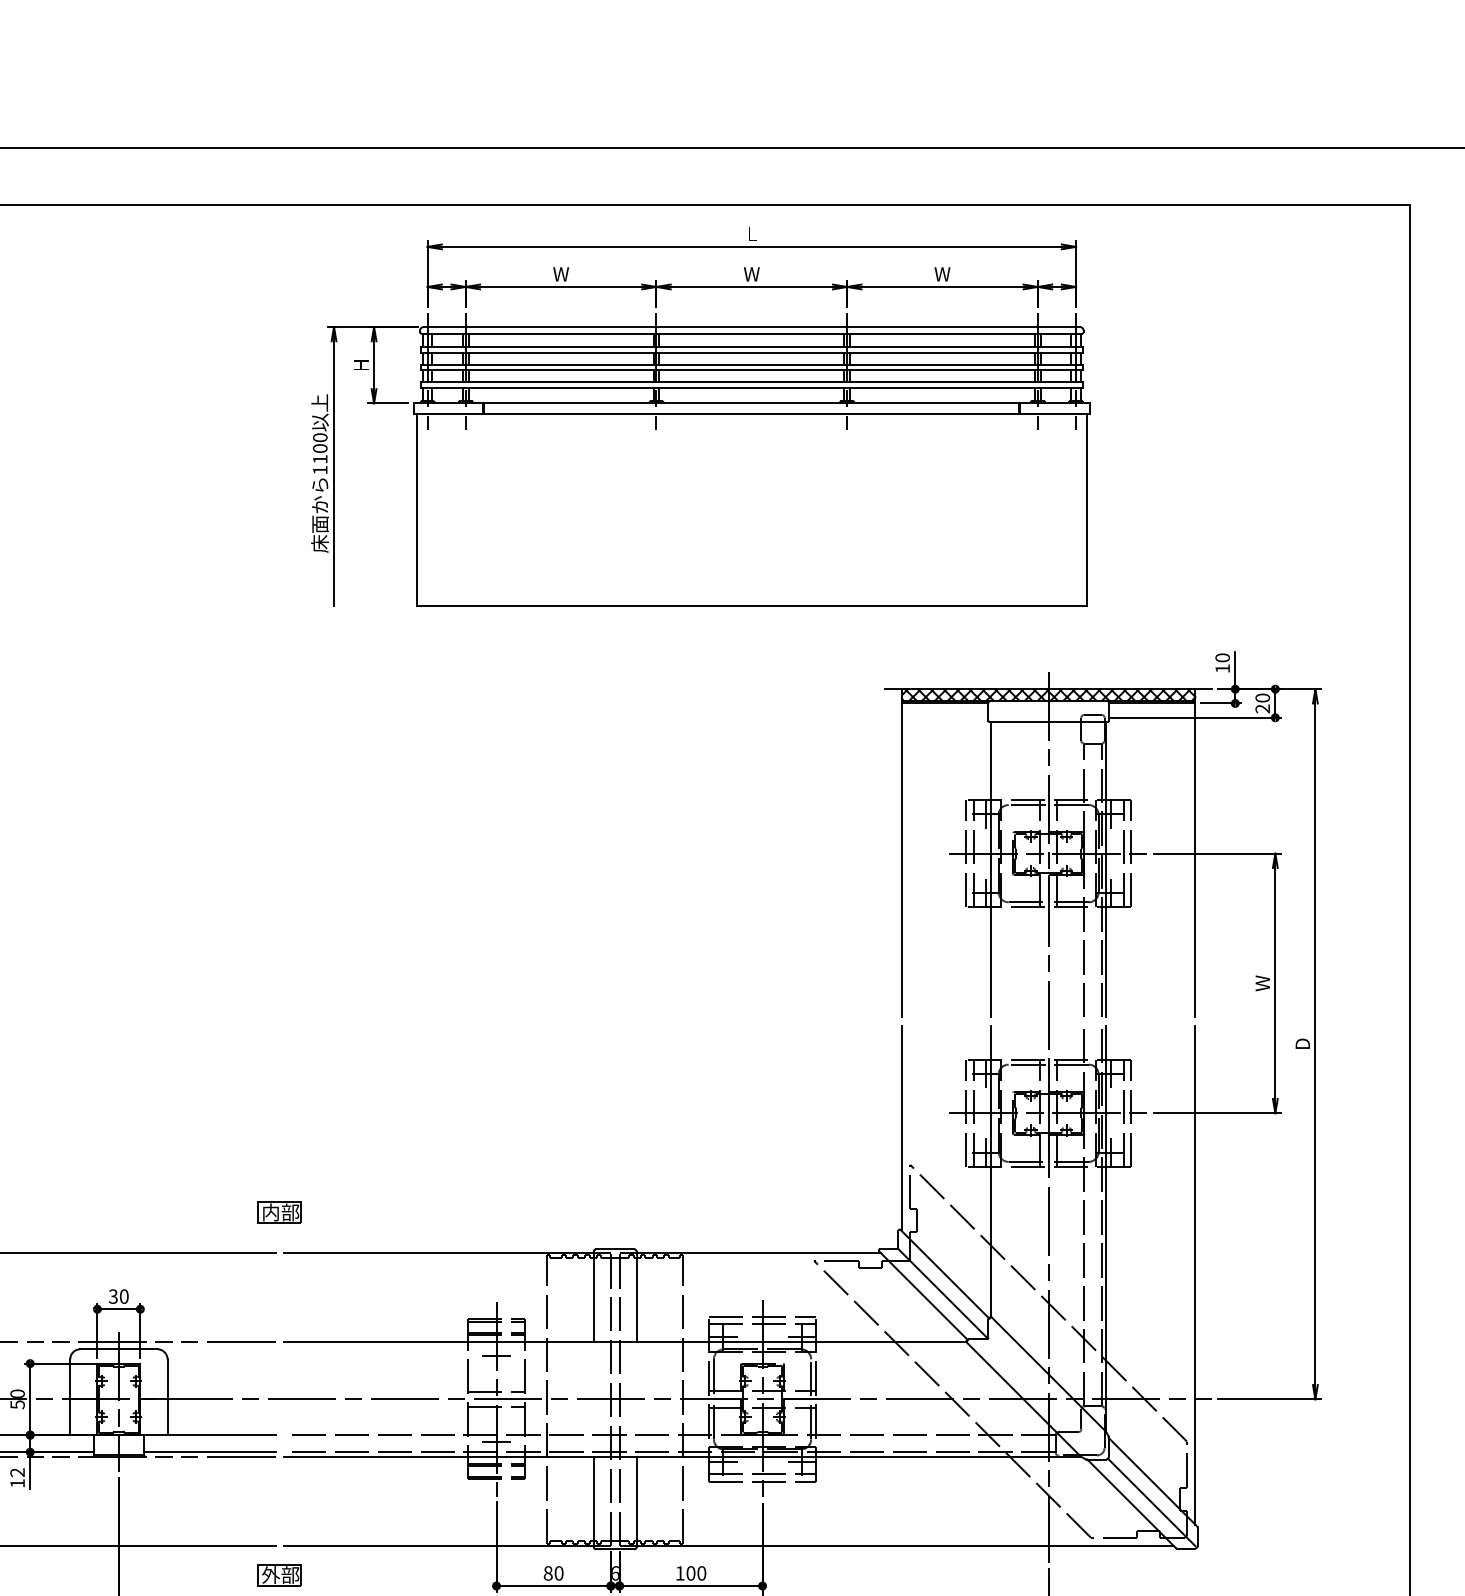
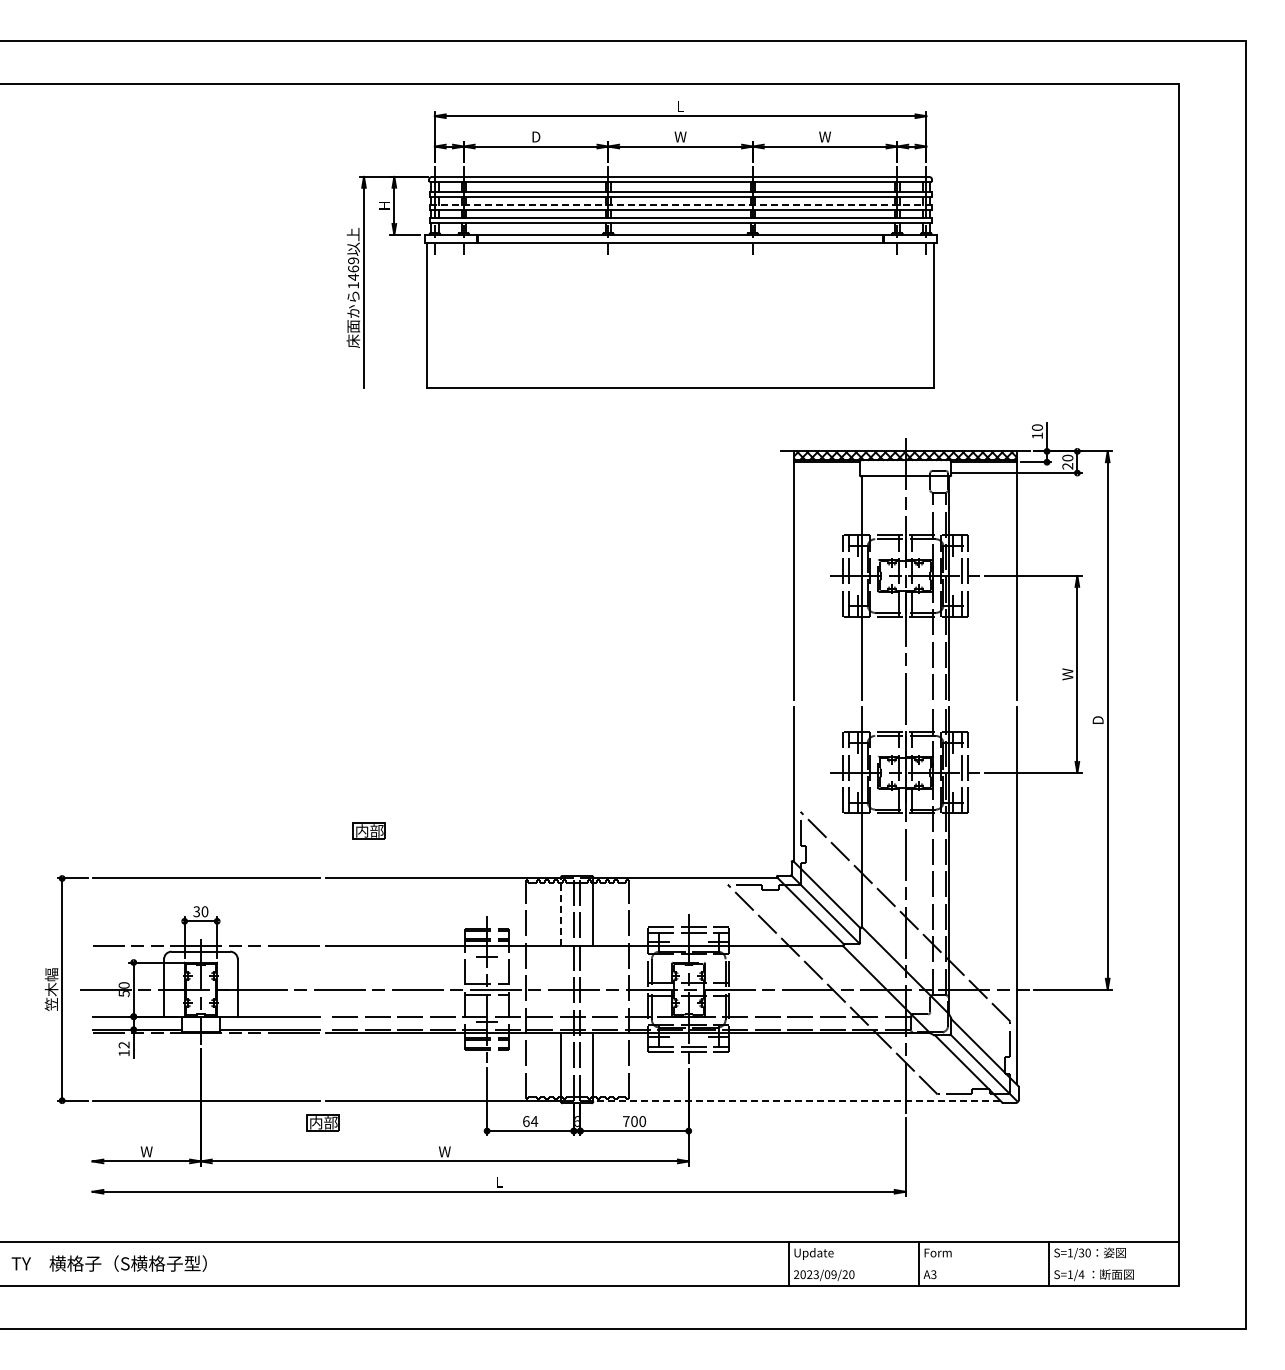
text: (560, 273) -> (535, 136), W -> D
line: (751, 364) -> (680, 205), solid -> dashed
text: (320, 447) -> (353, 268), 1100 -> 1469
part: (279, 1211) -> (368, 830), moved
line: (593, 1296) -> (560, 911), solid -> dashed
line: (904, 1545) -> (796, 1100), solid -> dashed
text: (553, 1573) -> (530, 1121), 80 -> 64
text: (680, 1573) -> (626, 1121), 100 -> 700
text: (271, 1574) -> (316, 1122), 外部 -> 内部

